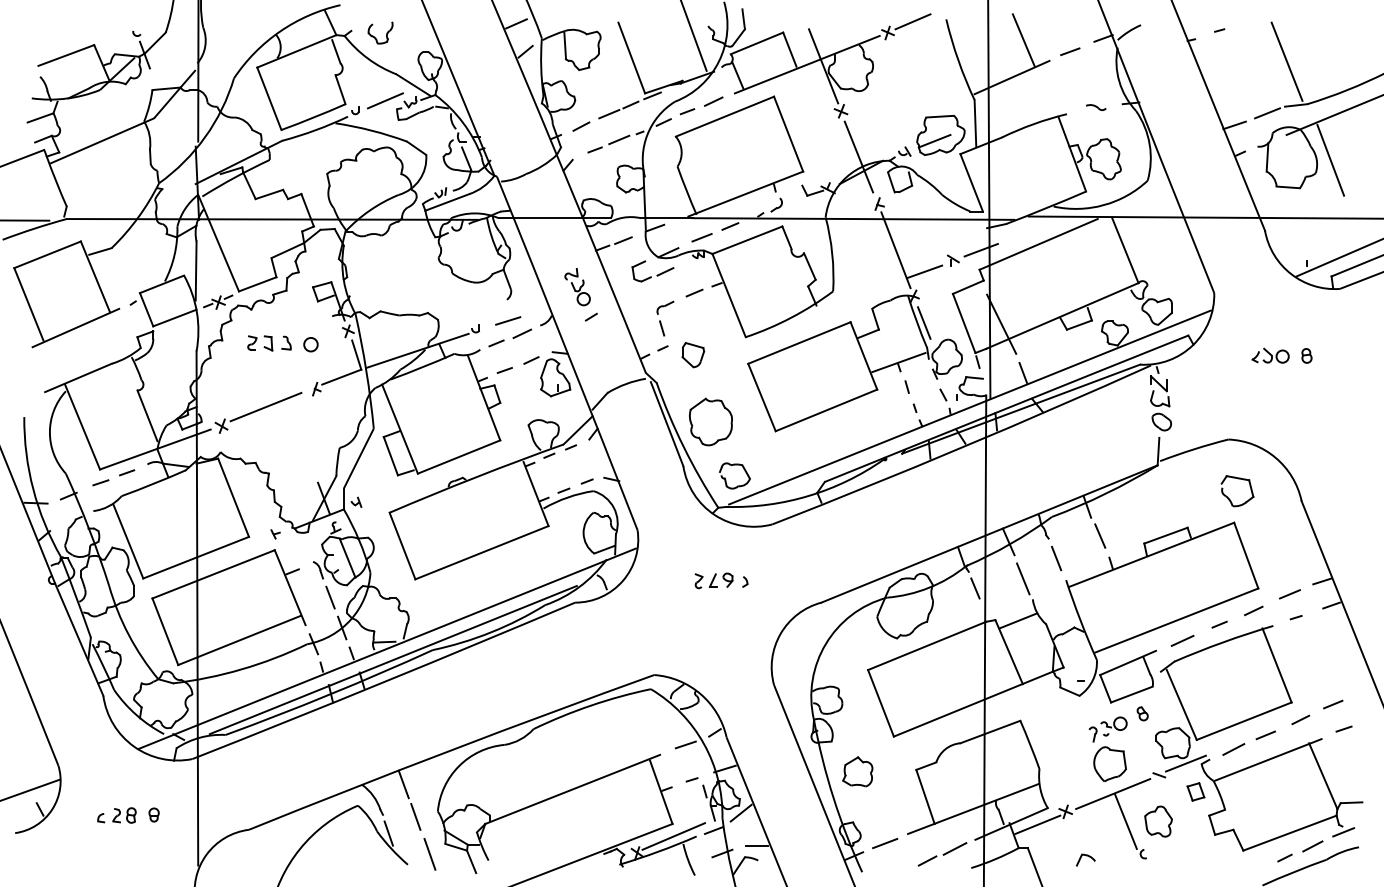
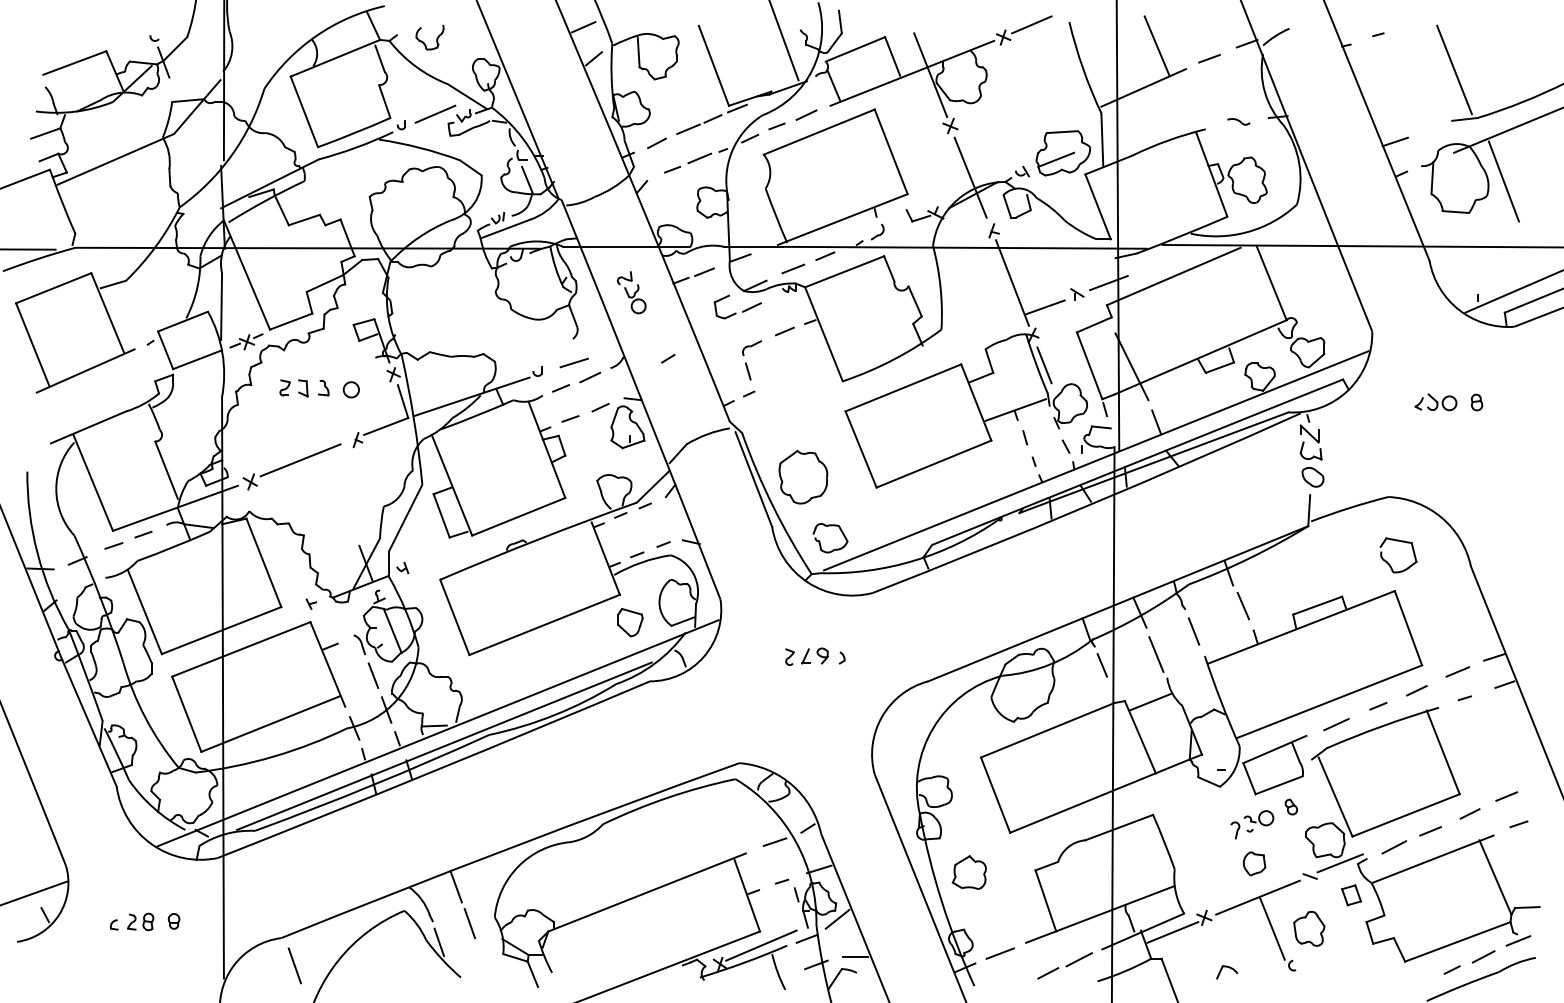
line: (1267, 113) -> (1432, 128), removed
part: (577, 286) -> (631, 292), moved
part: (693, 355) -> (630, 622), moved
part: (1110, 763) -> (1254, 863), size x0.6
line: (429, 854) -> (294, 965), moved

